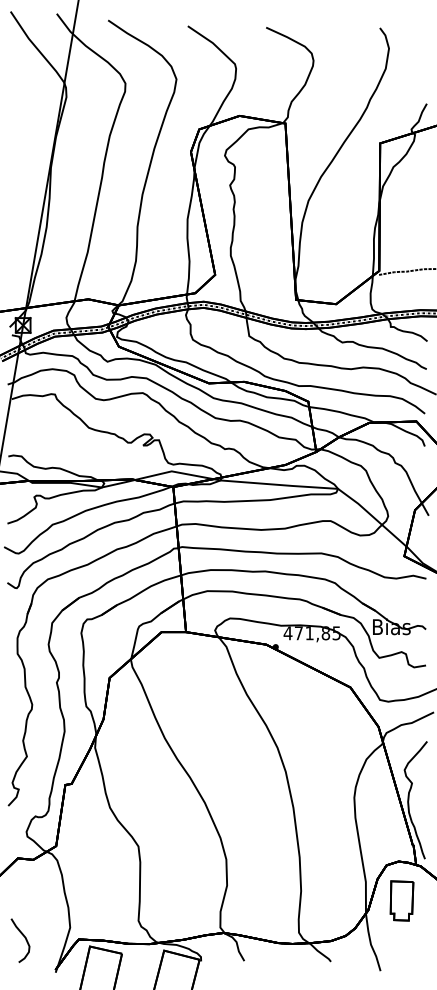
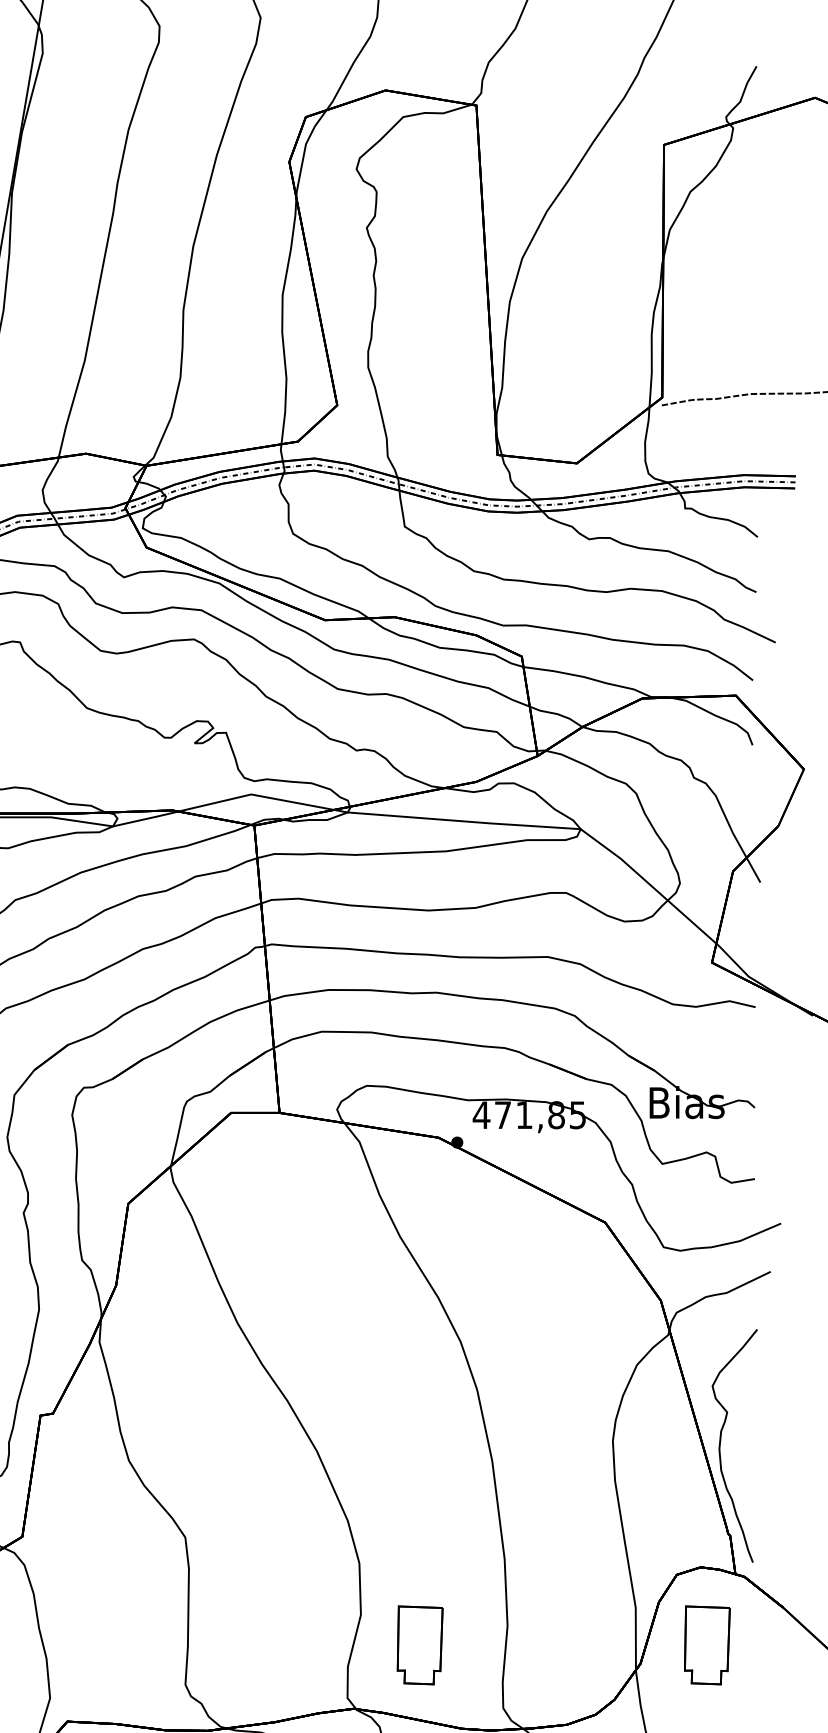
part: (256, 900) -> (419, 1644), added

